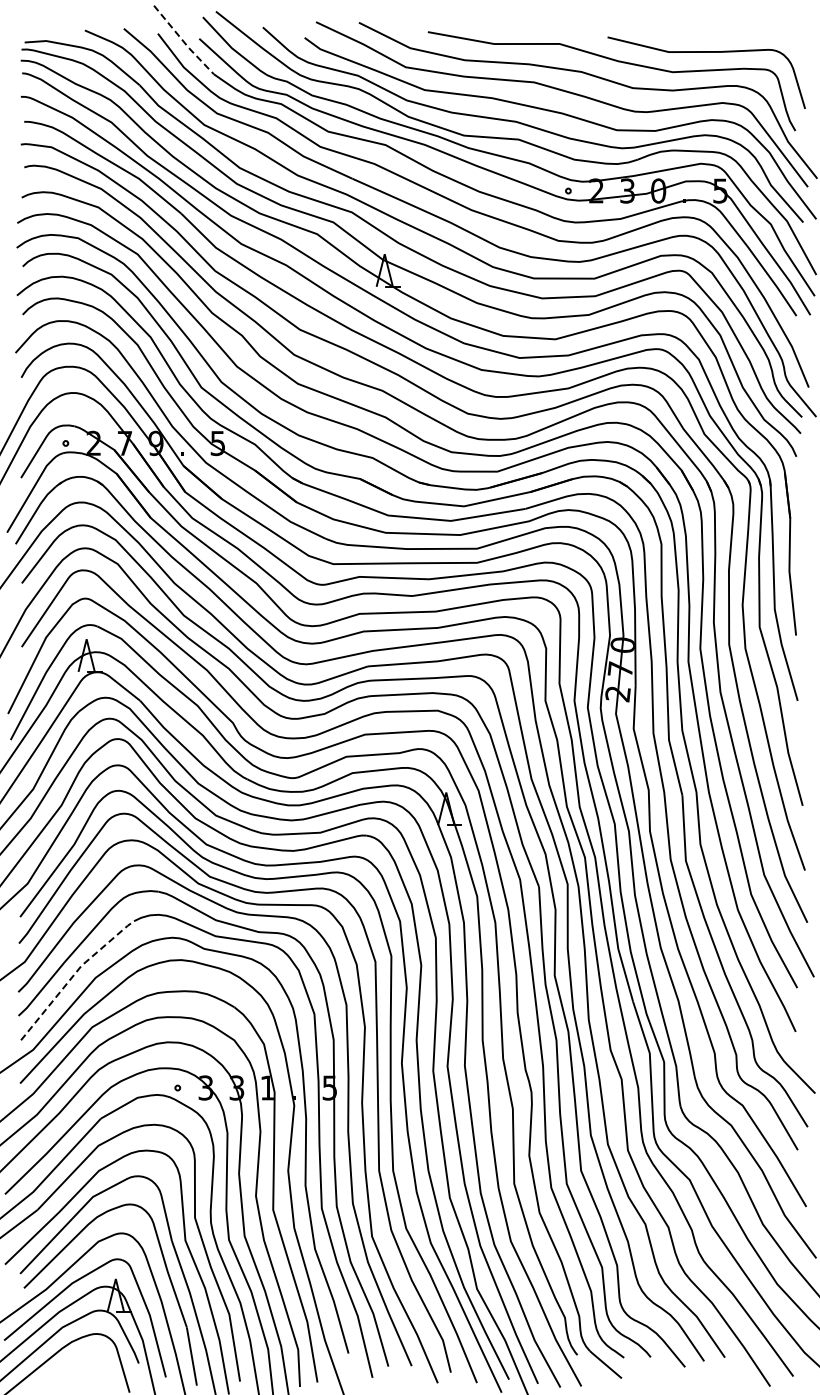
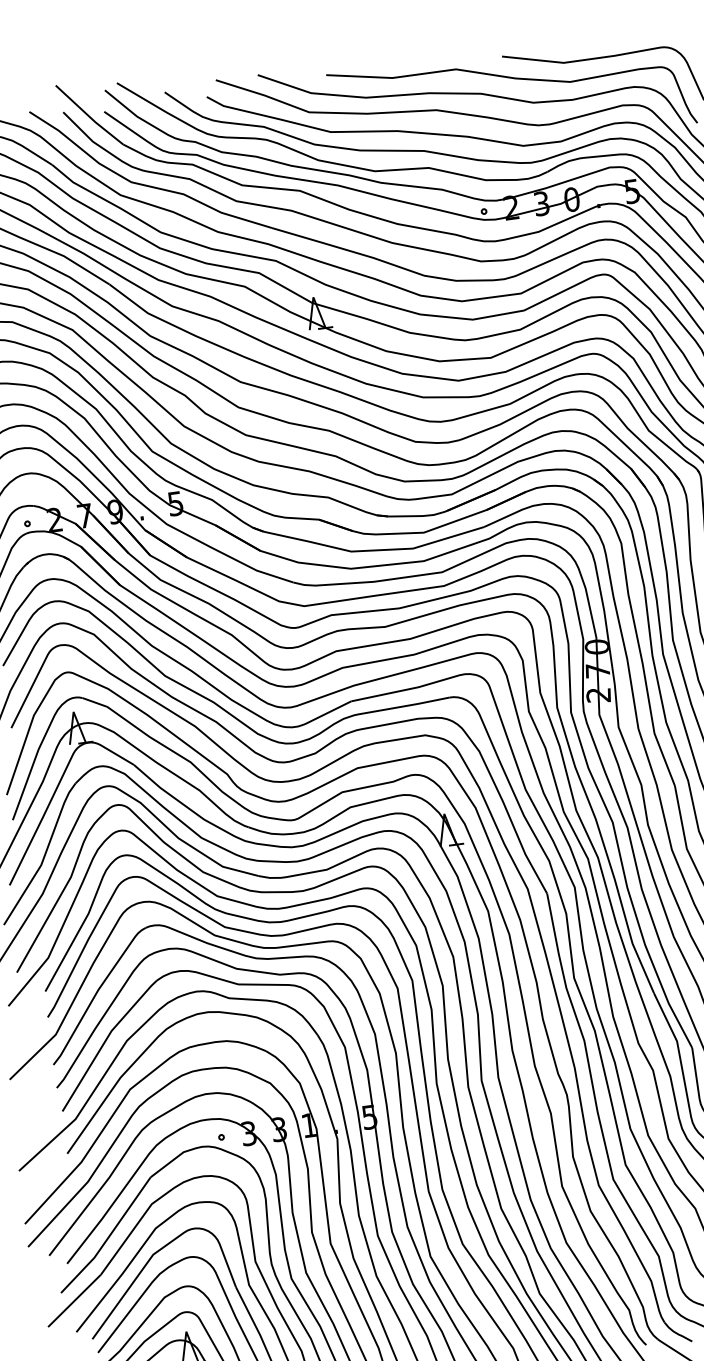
line: (183, 41) -> (89, 116), dashed -> solid
line: (73, 975) -> (105, 1041), dashed -> solid

